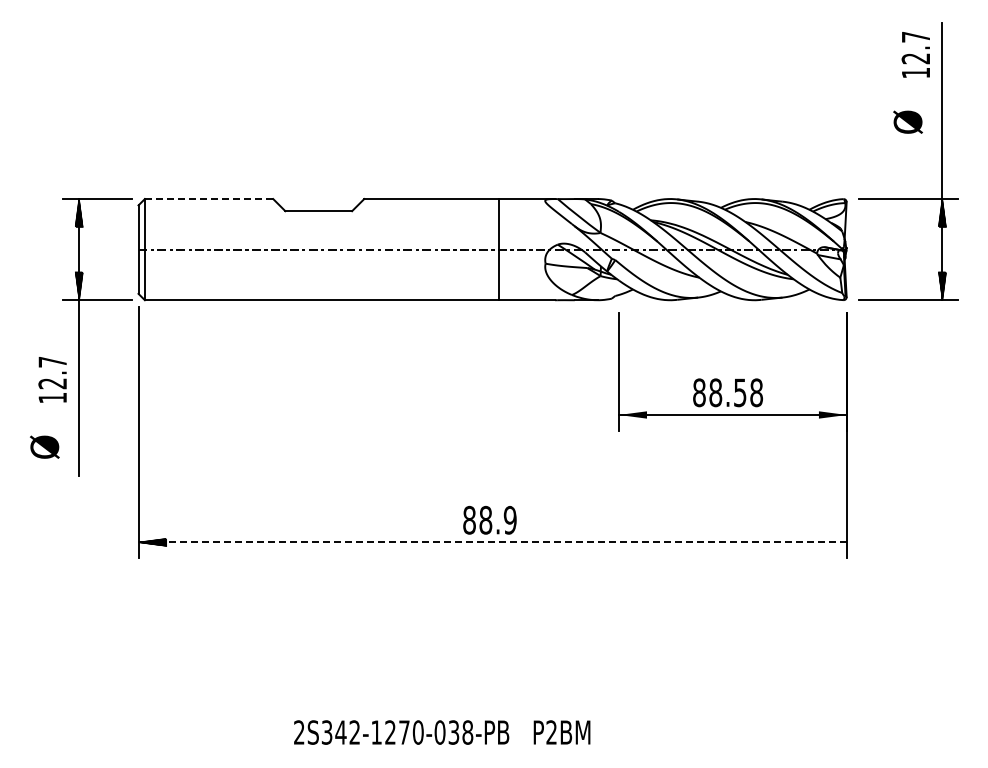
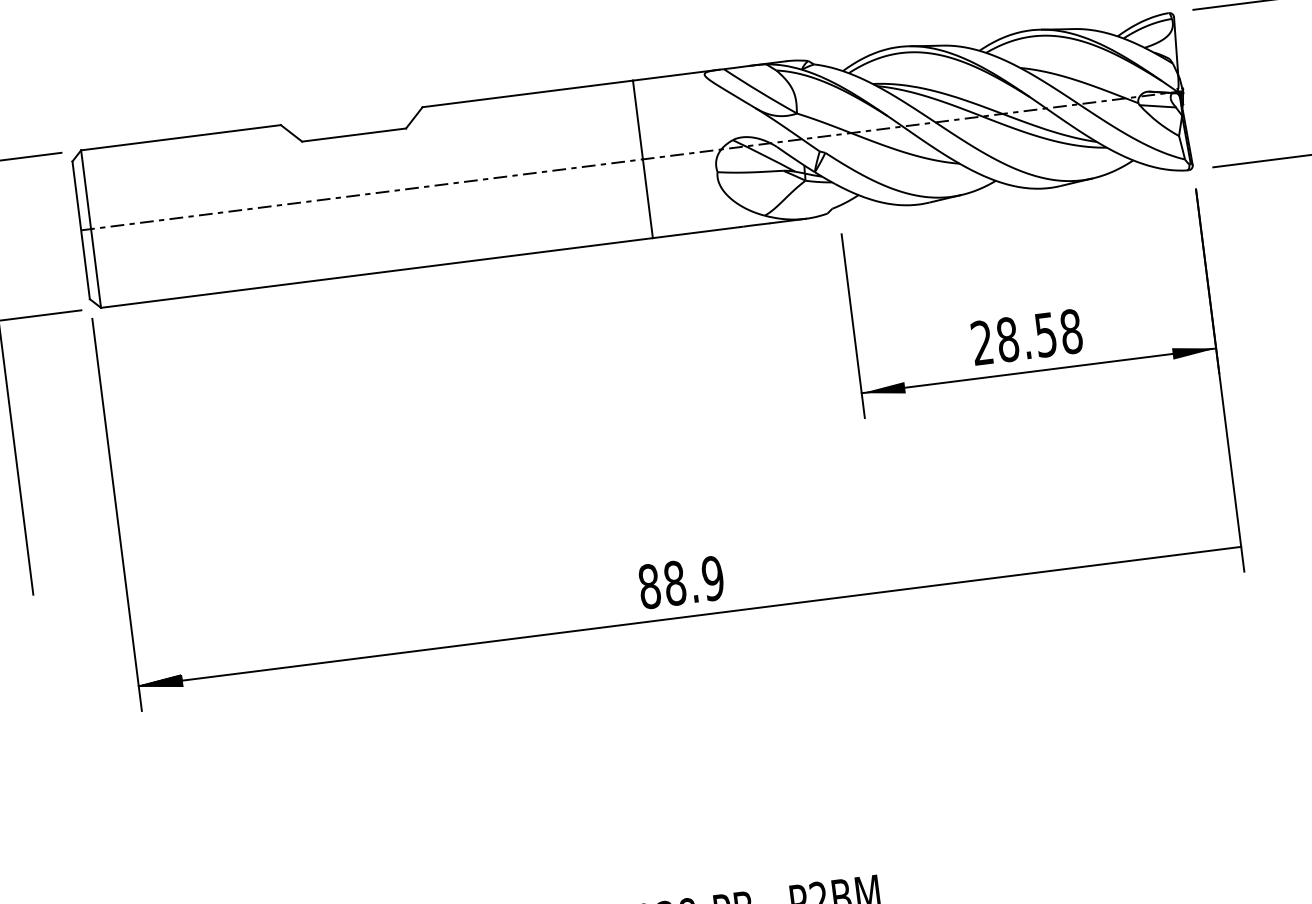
line: (208, 199) -> (180, 138), dashed -> solid
text: (699, 392) -> (982, 342), 88.58 -> 28.58
line: (492, 542) -> (689, 616), dashed -> solid

